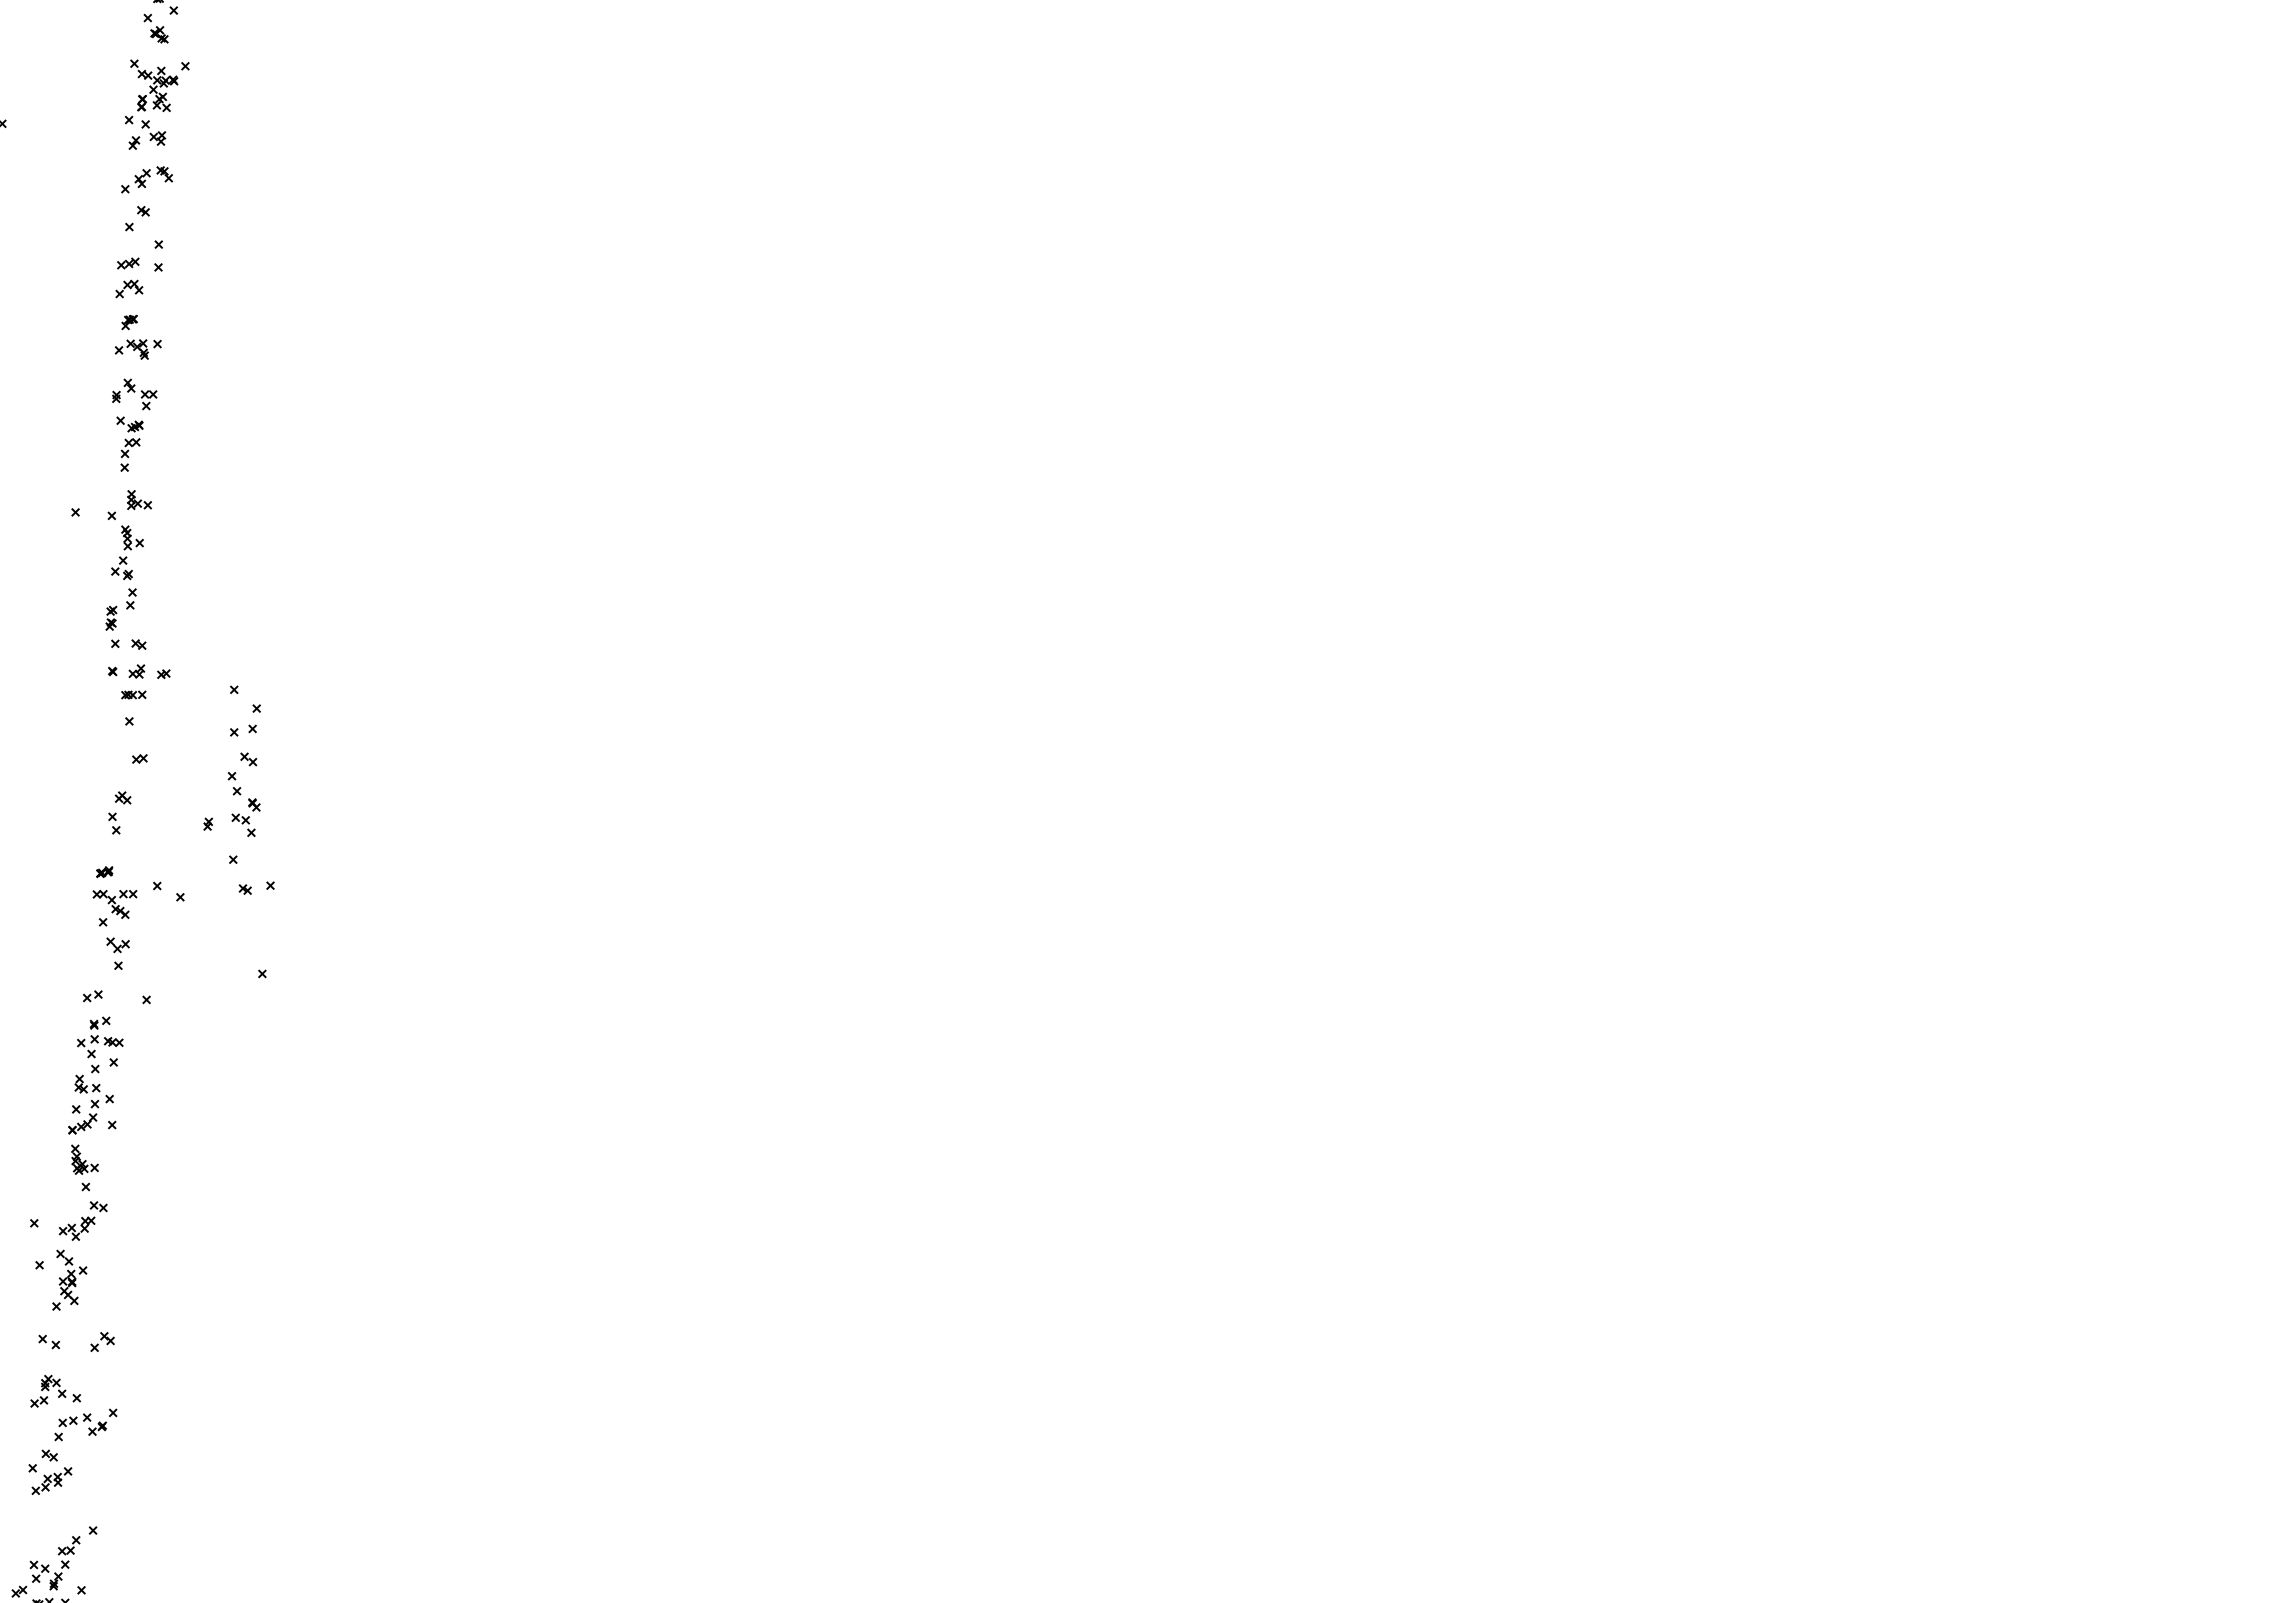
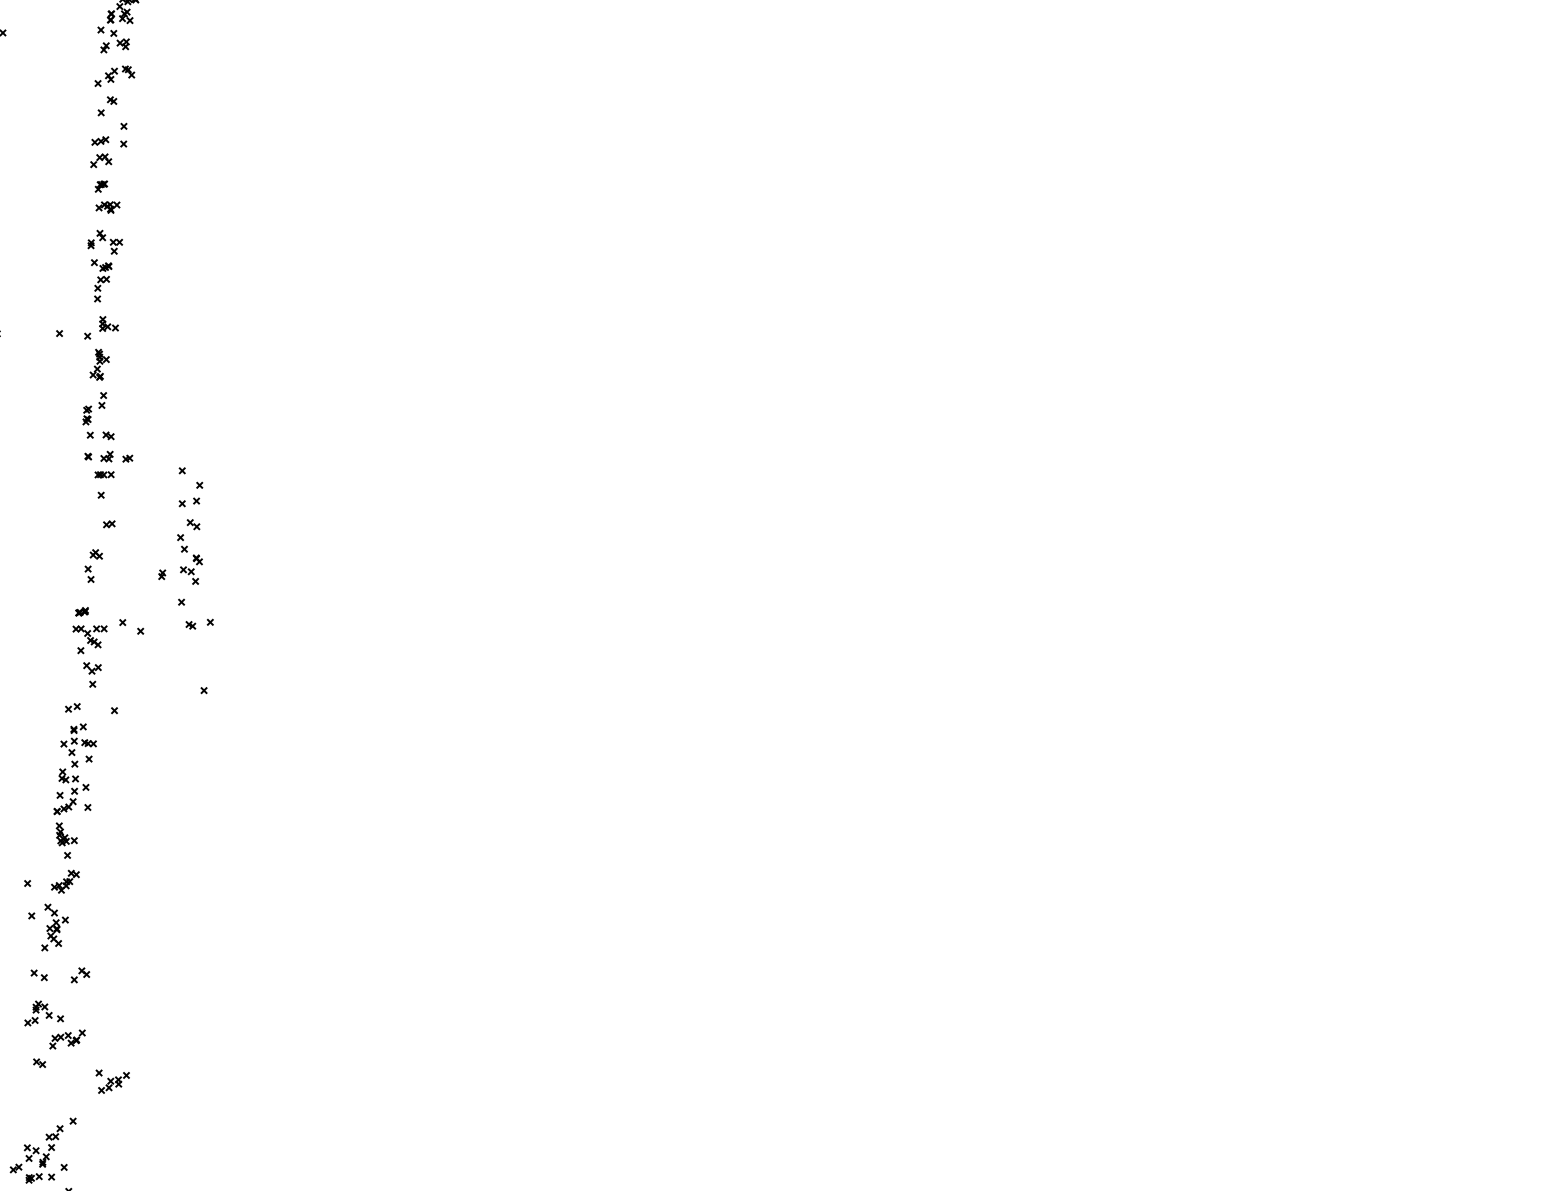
part: (137, 349) -> (107, 207), size x0.6
part: (127, 552) -> (99, 364), size x0.7
part: (82, 1220) -> (64, 881), size x0.7
part: (85, 1424) -> (67, 1039), size x0.7
part: (50, 1479) -> (112, 1081), moved

